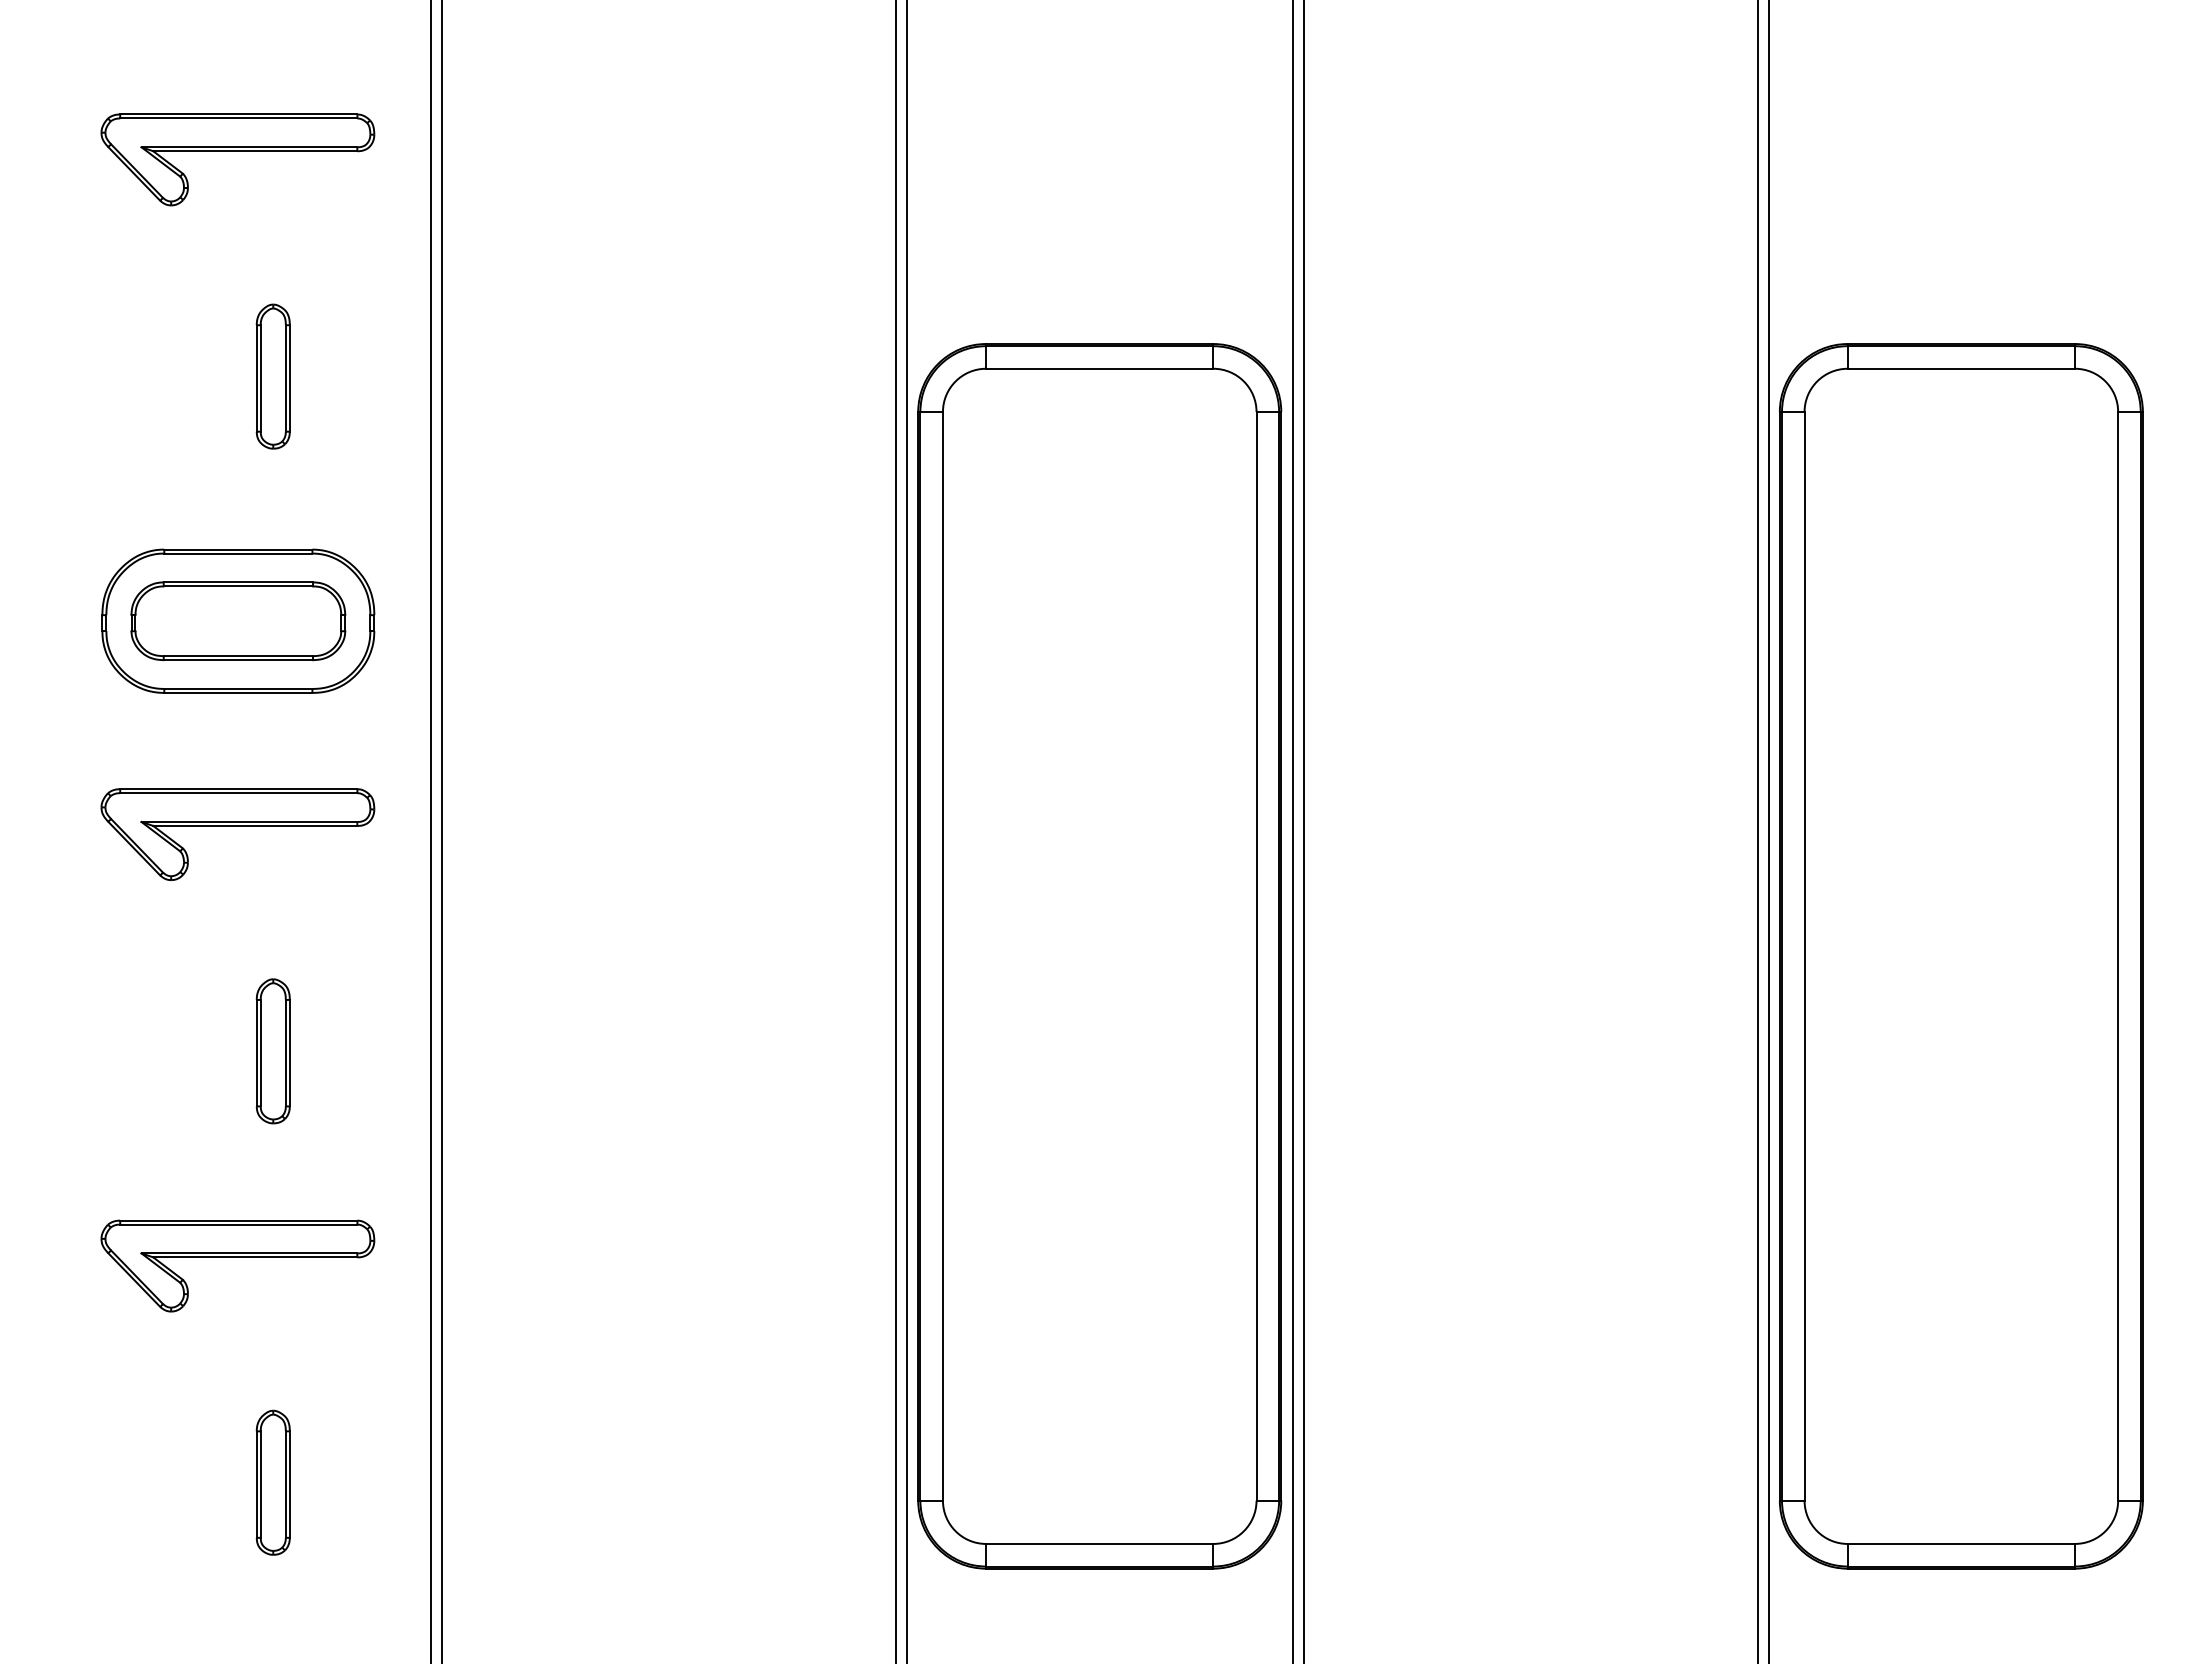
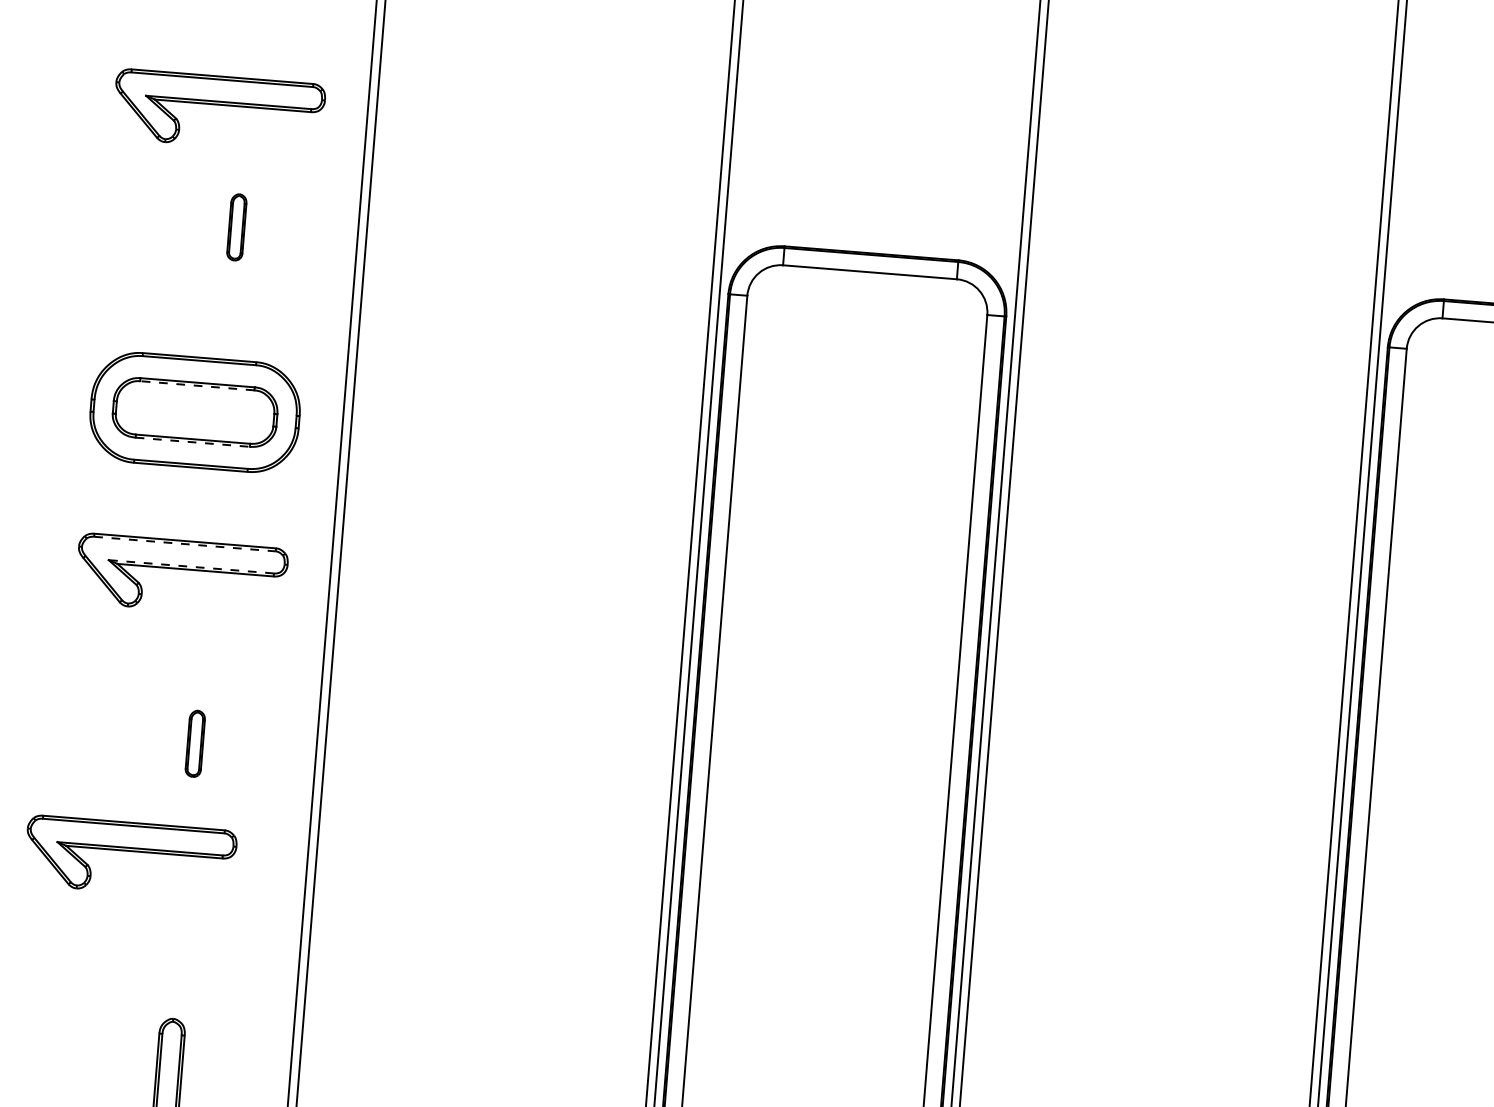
part: (237, 151) -> (219, 104), moved
part: (272, 376) -> (236, 227), size x0.6
line: (238, 586) -> (197, 385), solid -> dashed
line: (238, 660) -> (192, 442), solid -> dashed
line: (238, 793) -> (184, 544), solid -> dashed
line: (249, 821) -> (191, 566), solid -> dashed
part: (272, 1051) -> (194, 743), size x0.6
part: (237, 1257) -> (130, 851), moved

